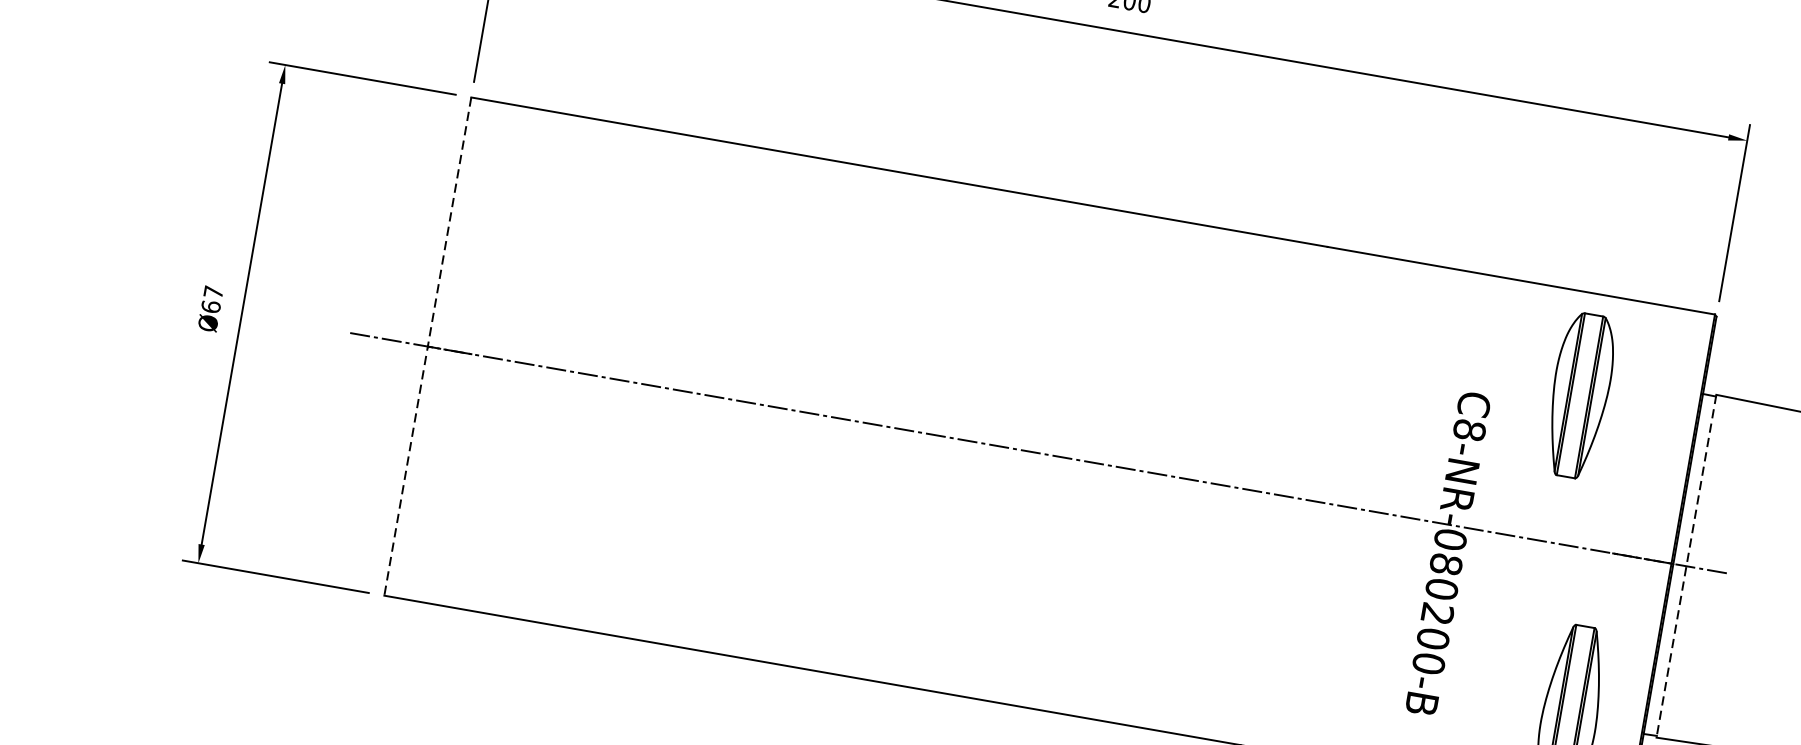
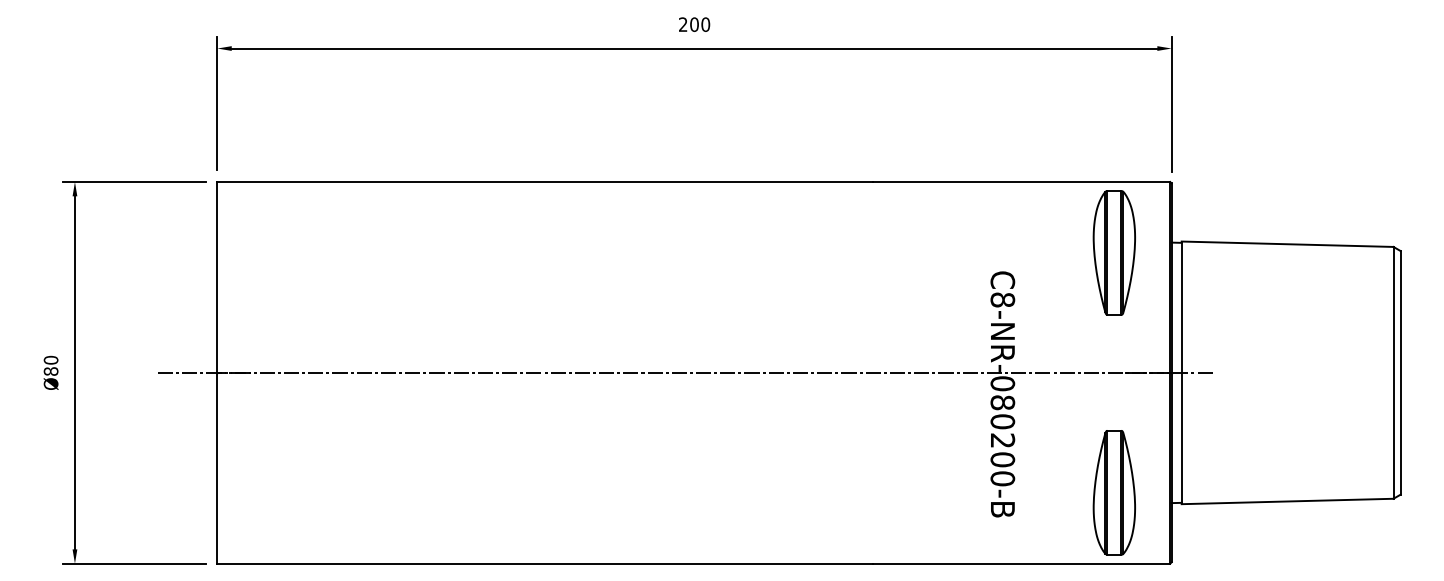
text: (211, 298) -> (50, 365), Ø67 -> Ø80
line: (428, 346) -> (217, 372), dashed -> solid
part: (1578, 395) -> (1113, 252), moved
line: (1686, 567) -> (1181, 373), dashed -> solid

